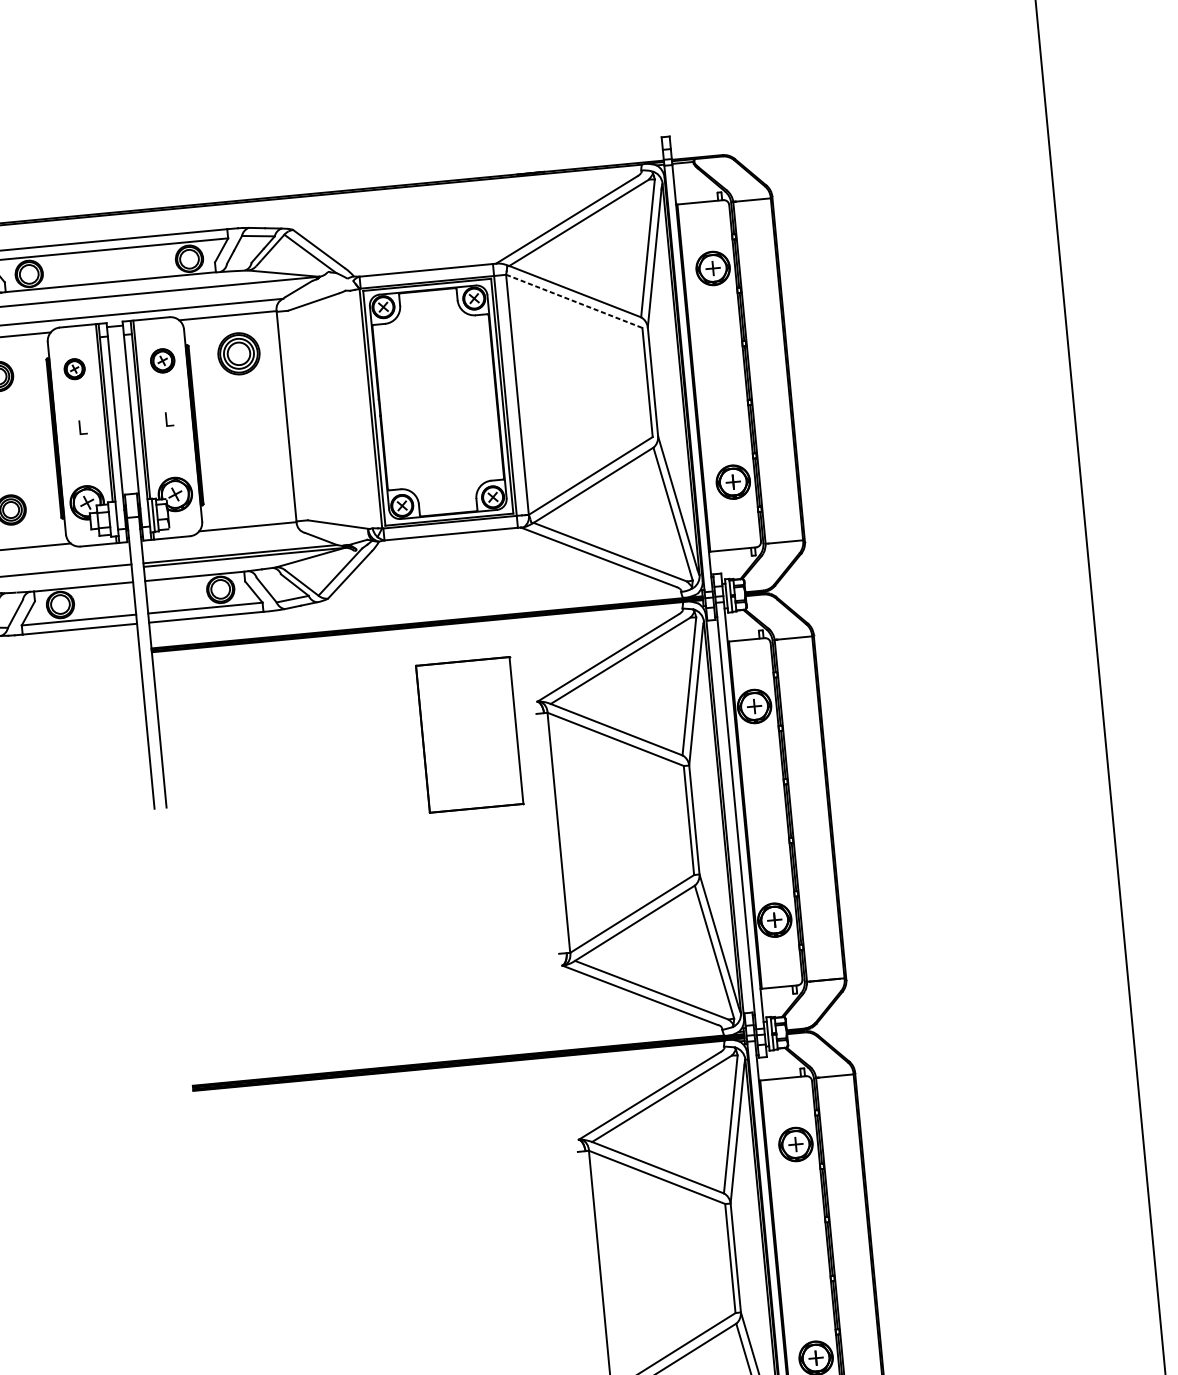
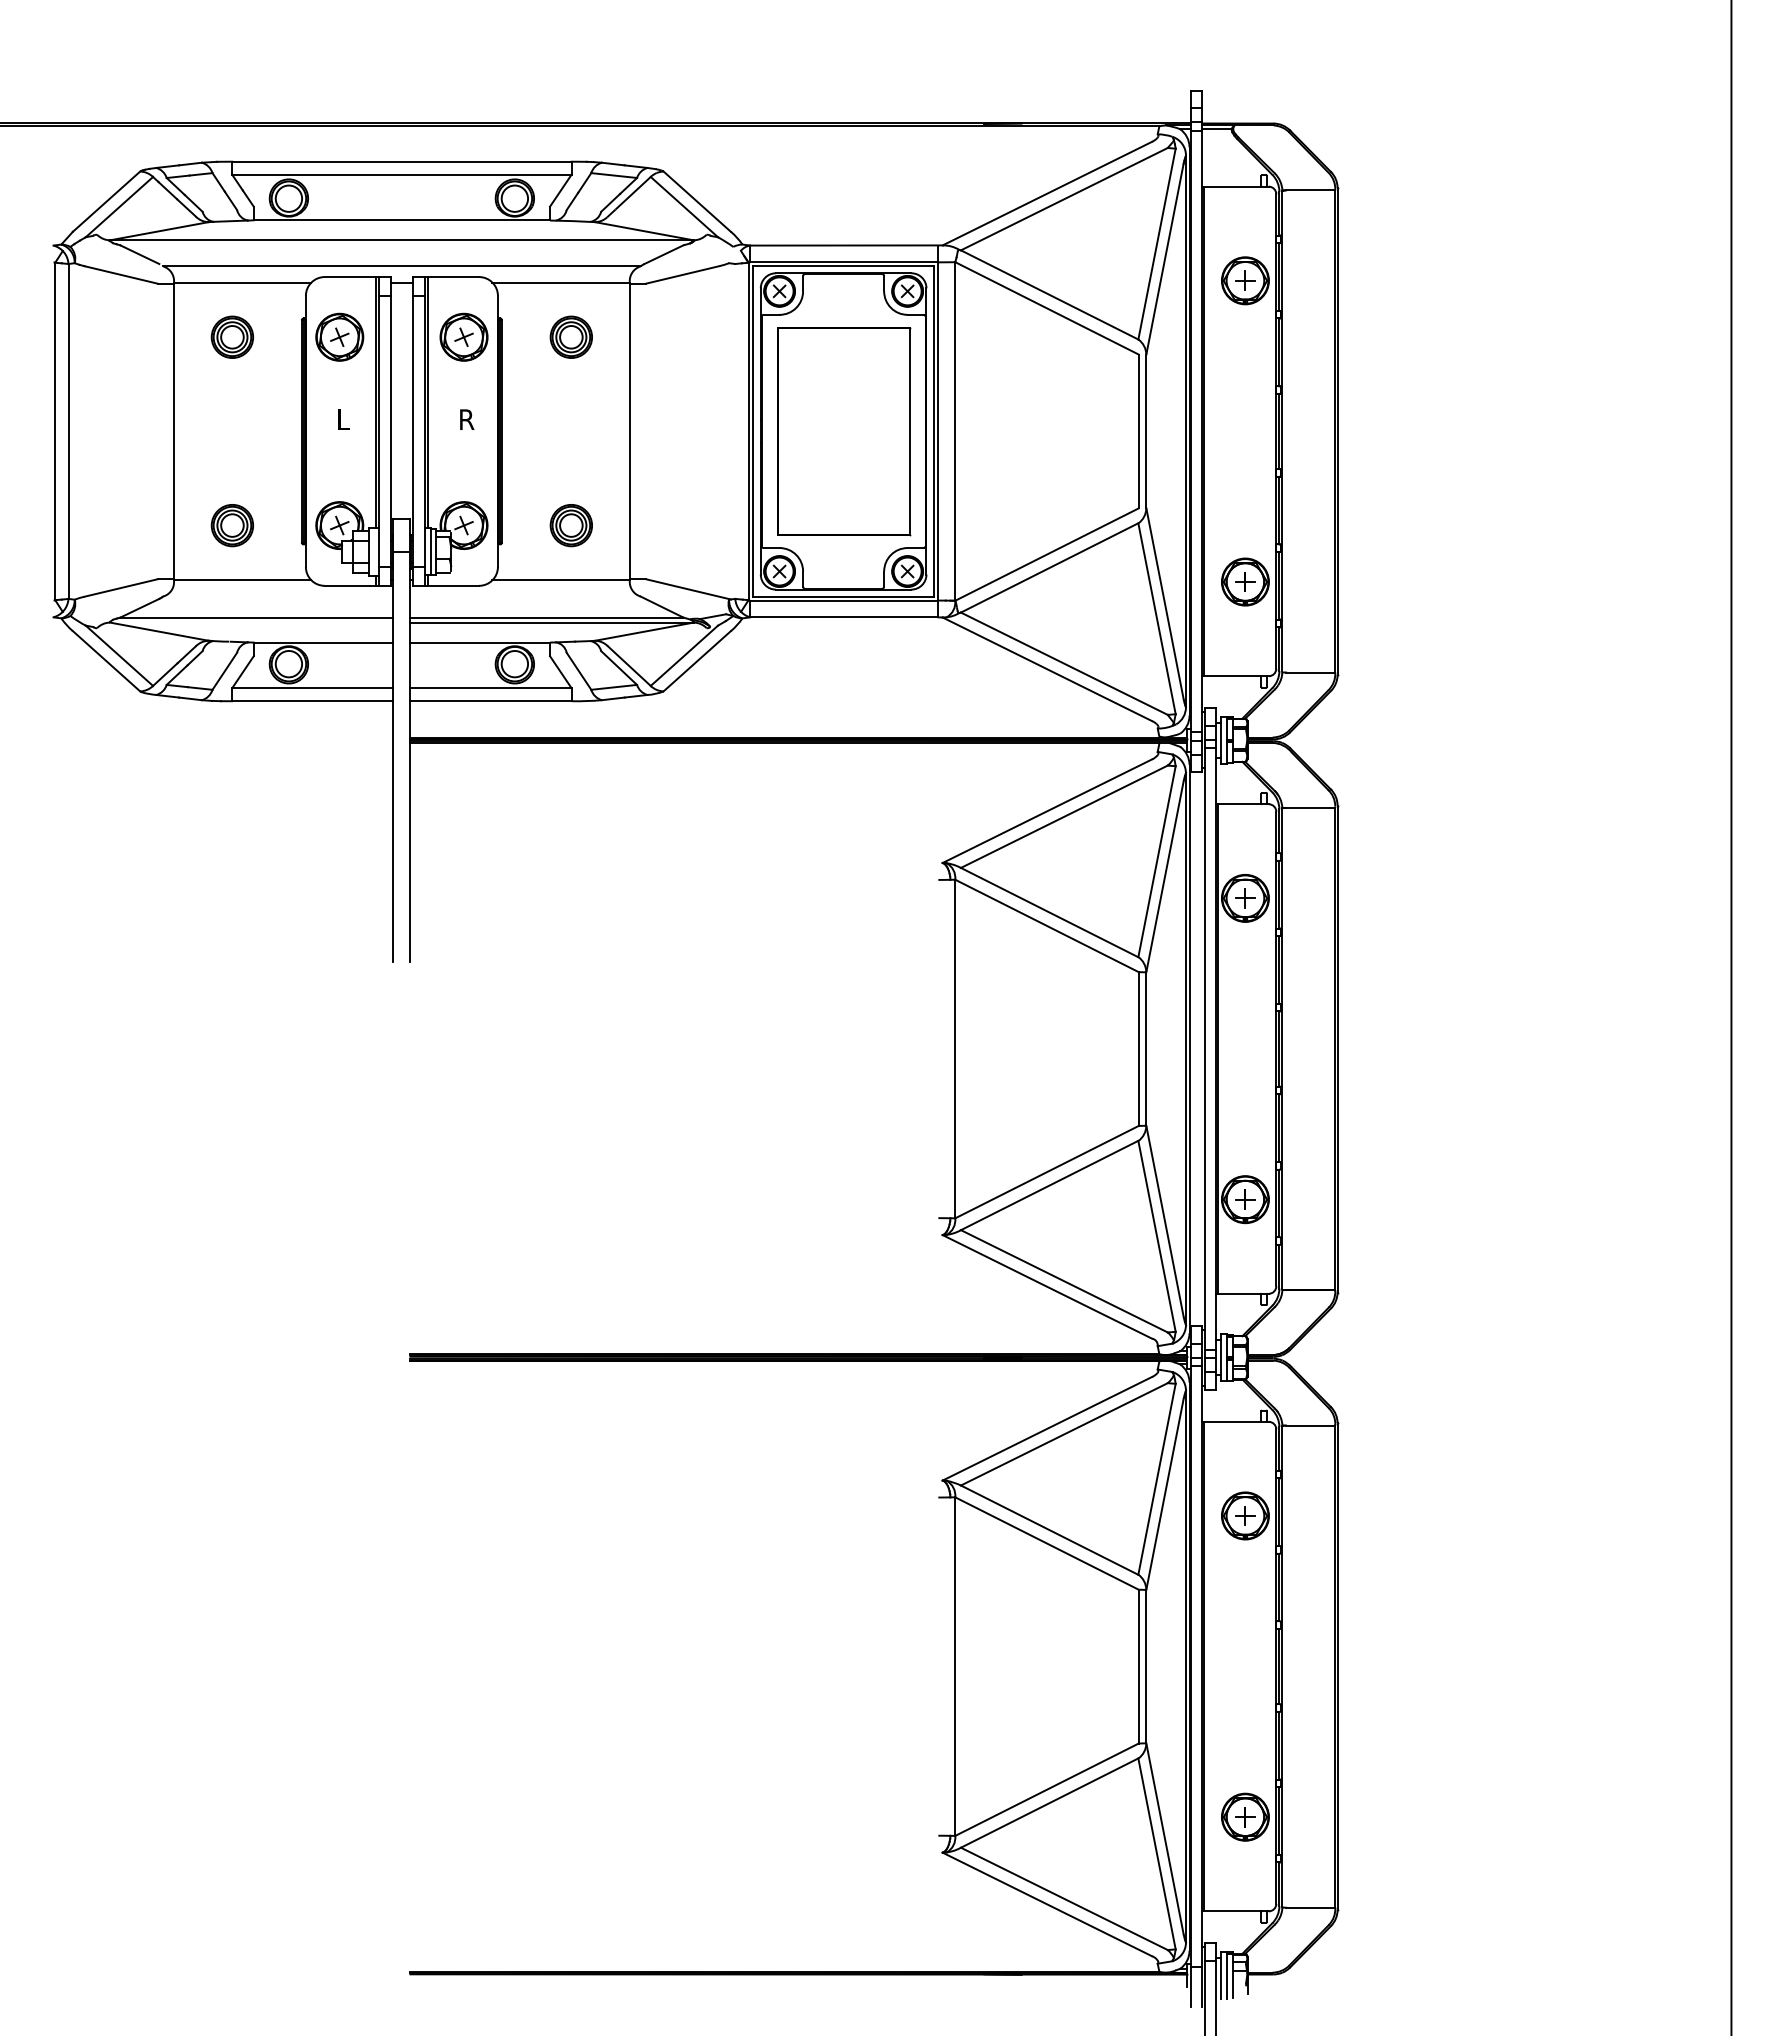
line: (574, 301) -> (1047, 308), dashed -> solid
part: (238, 353) -> (570, 336), size x0.71
part: (162, 360) -> (463, 336), size x1.43
part: (74, 368) -> (339, 336), size x1.67
text: (170, 419) -> (467, 419), L -> R
part: (250, 487) -> (570, 525), added
part: (470, 734) -> (844, 431), moved

